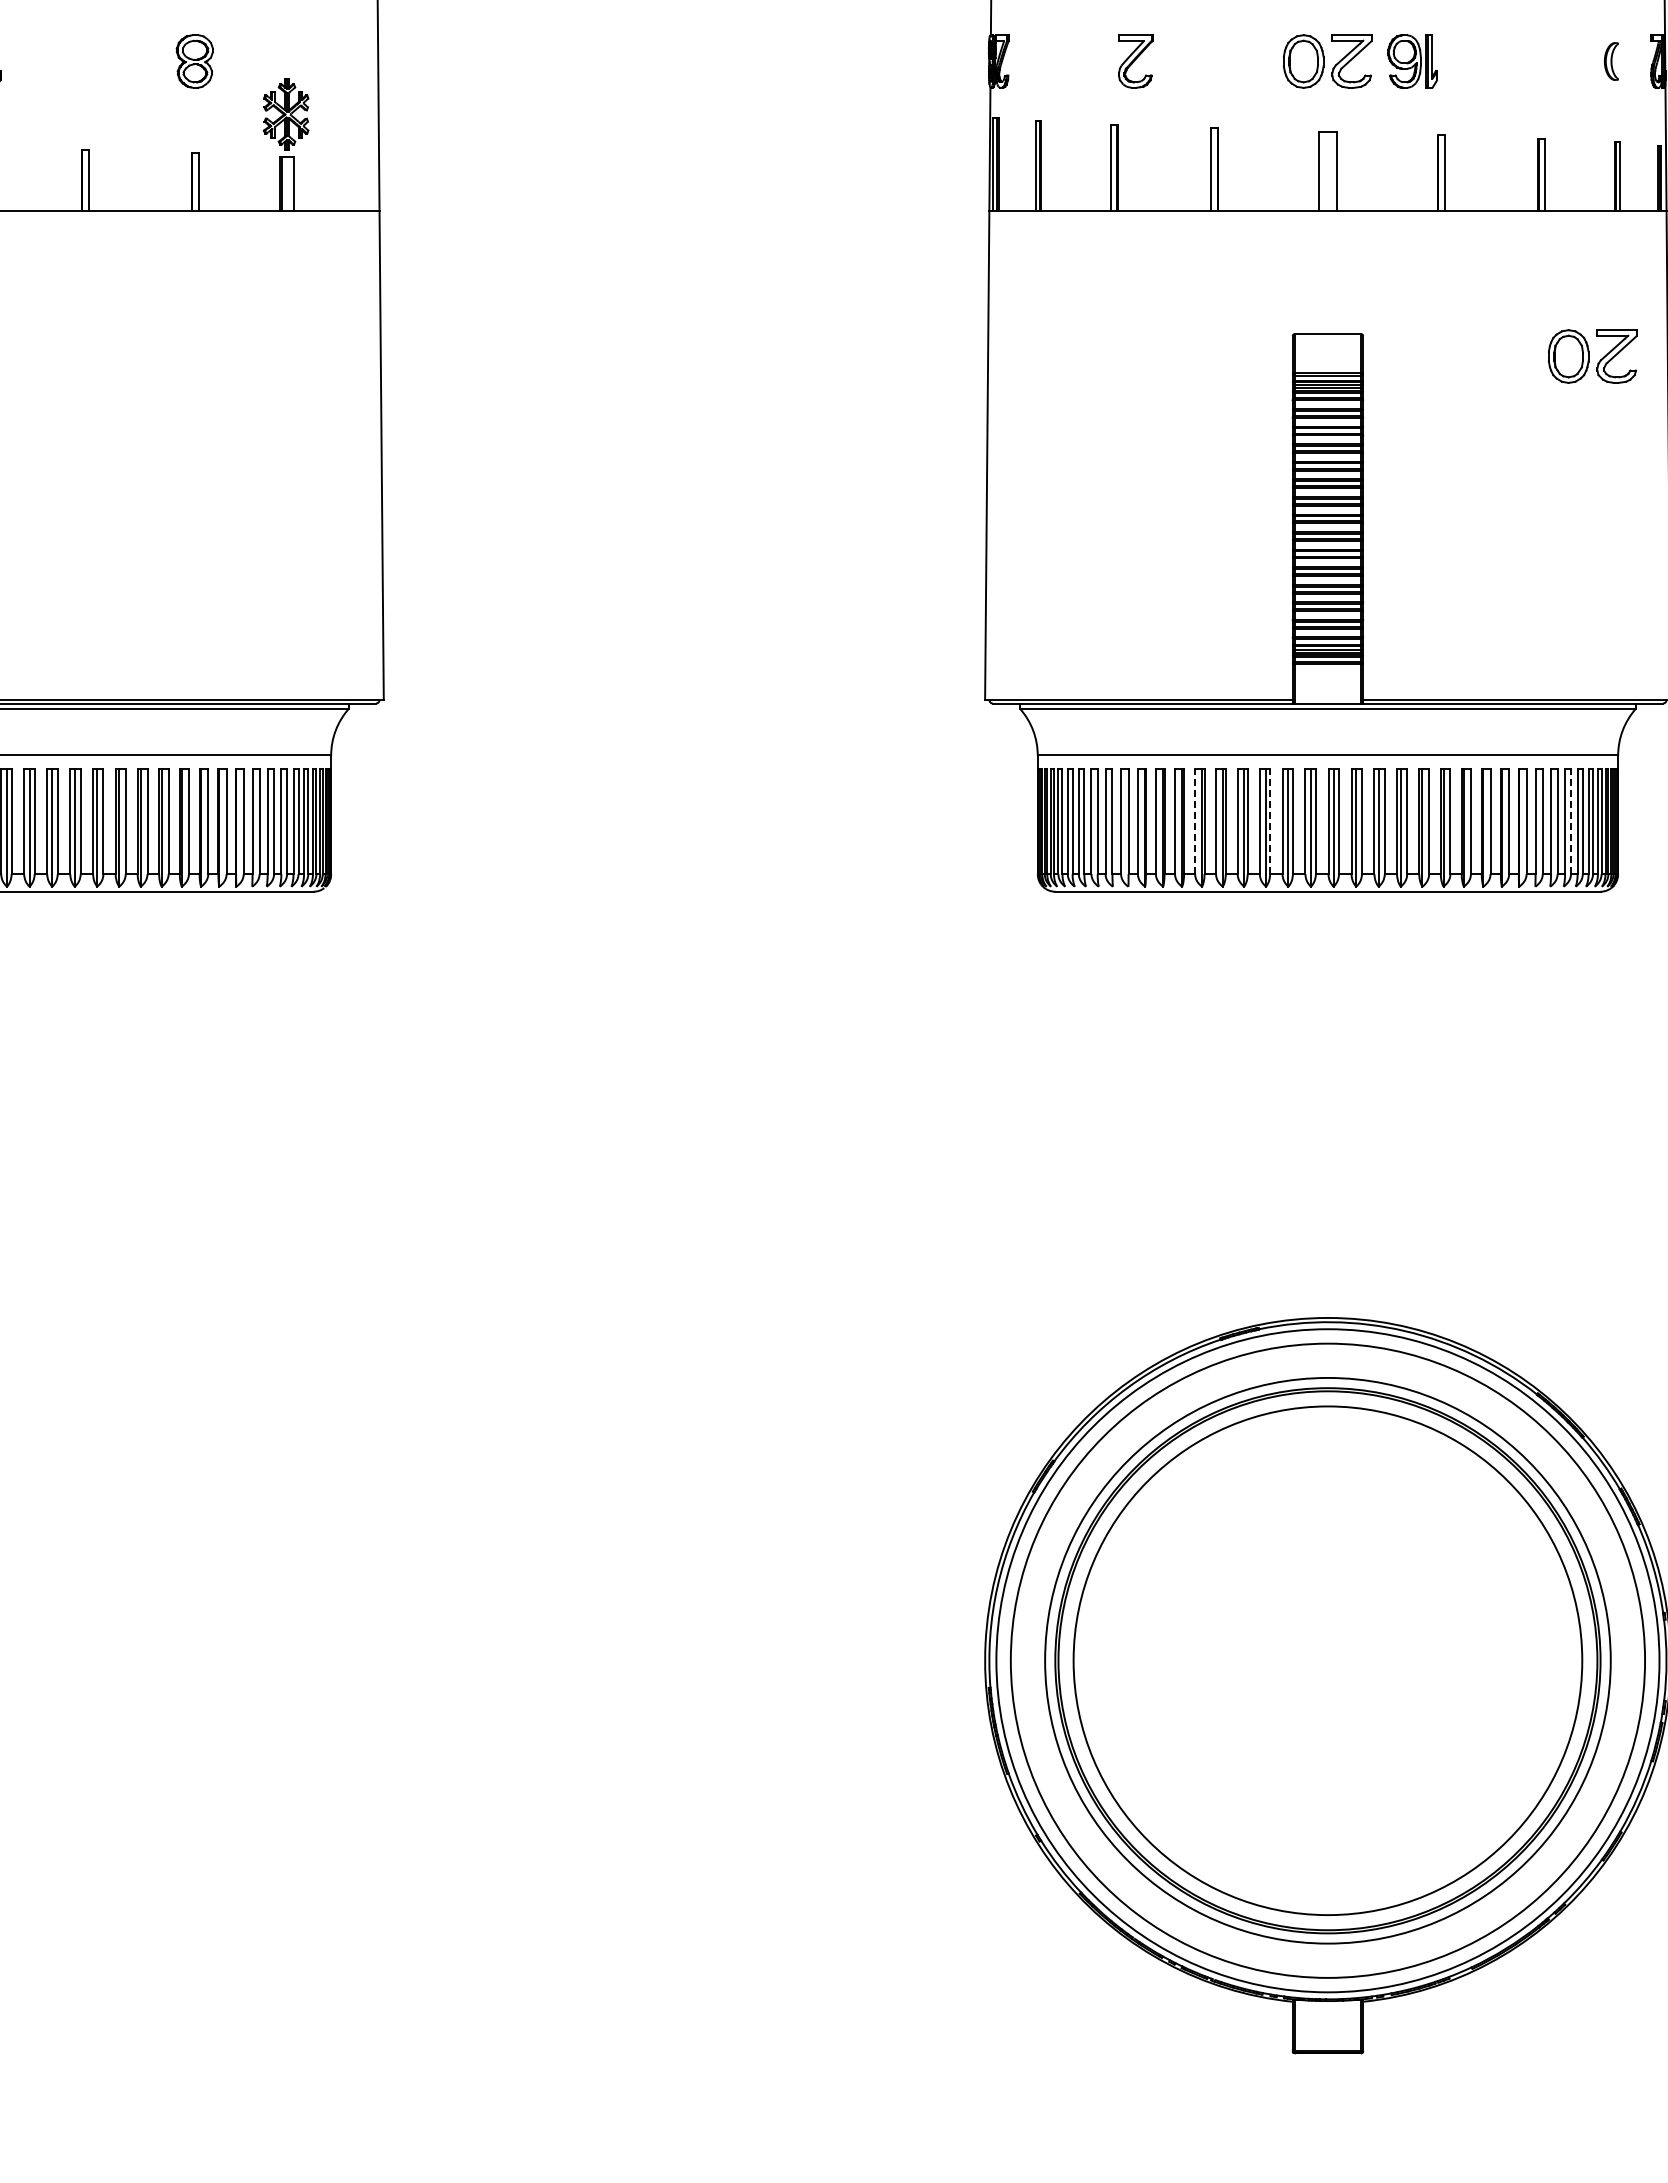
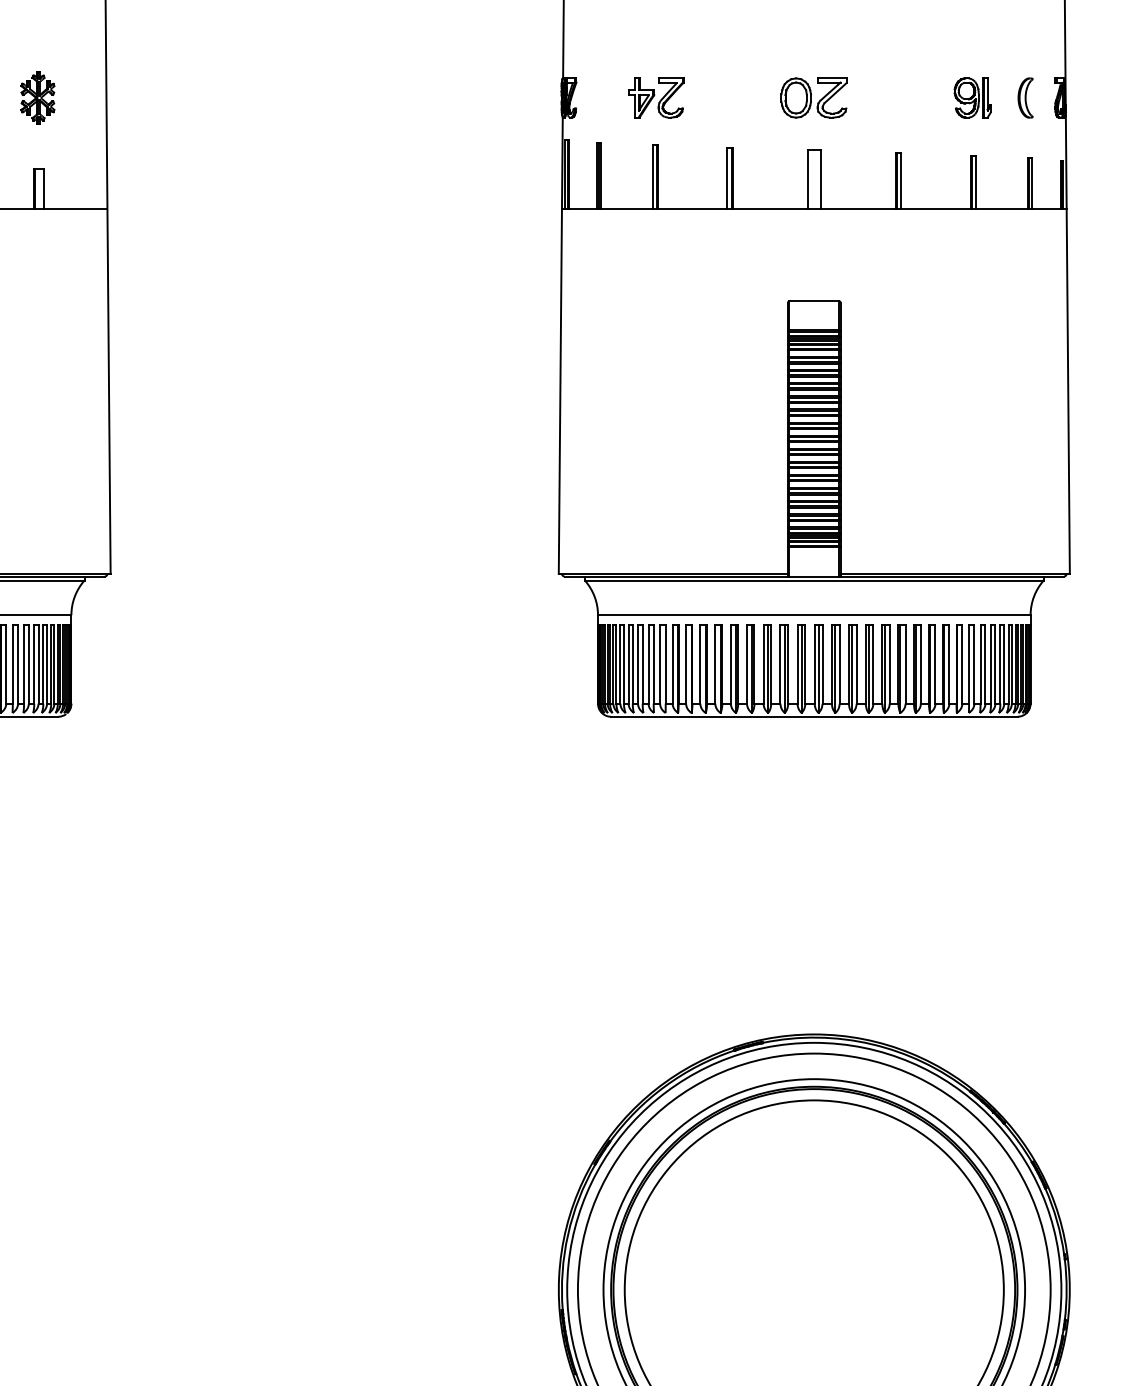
part: (1096, 61) -> (641, 98), added
part: (1412, 61) -> (972, 98), moved
part: (1611, 61) -> (1025, 98), size x1.43
part: (285, 114) -> (37, 98), moved
part: (1592, 356) -> (1011, 317), removed
line: (1195, 821) -> (715, 664), dashed -> solid
line: (1270, 821) -> (771, 664), dashed -> solid
line: (1570, 821) -> (995, 664), dashed -> solid

